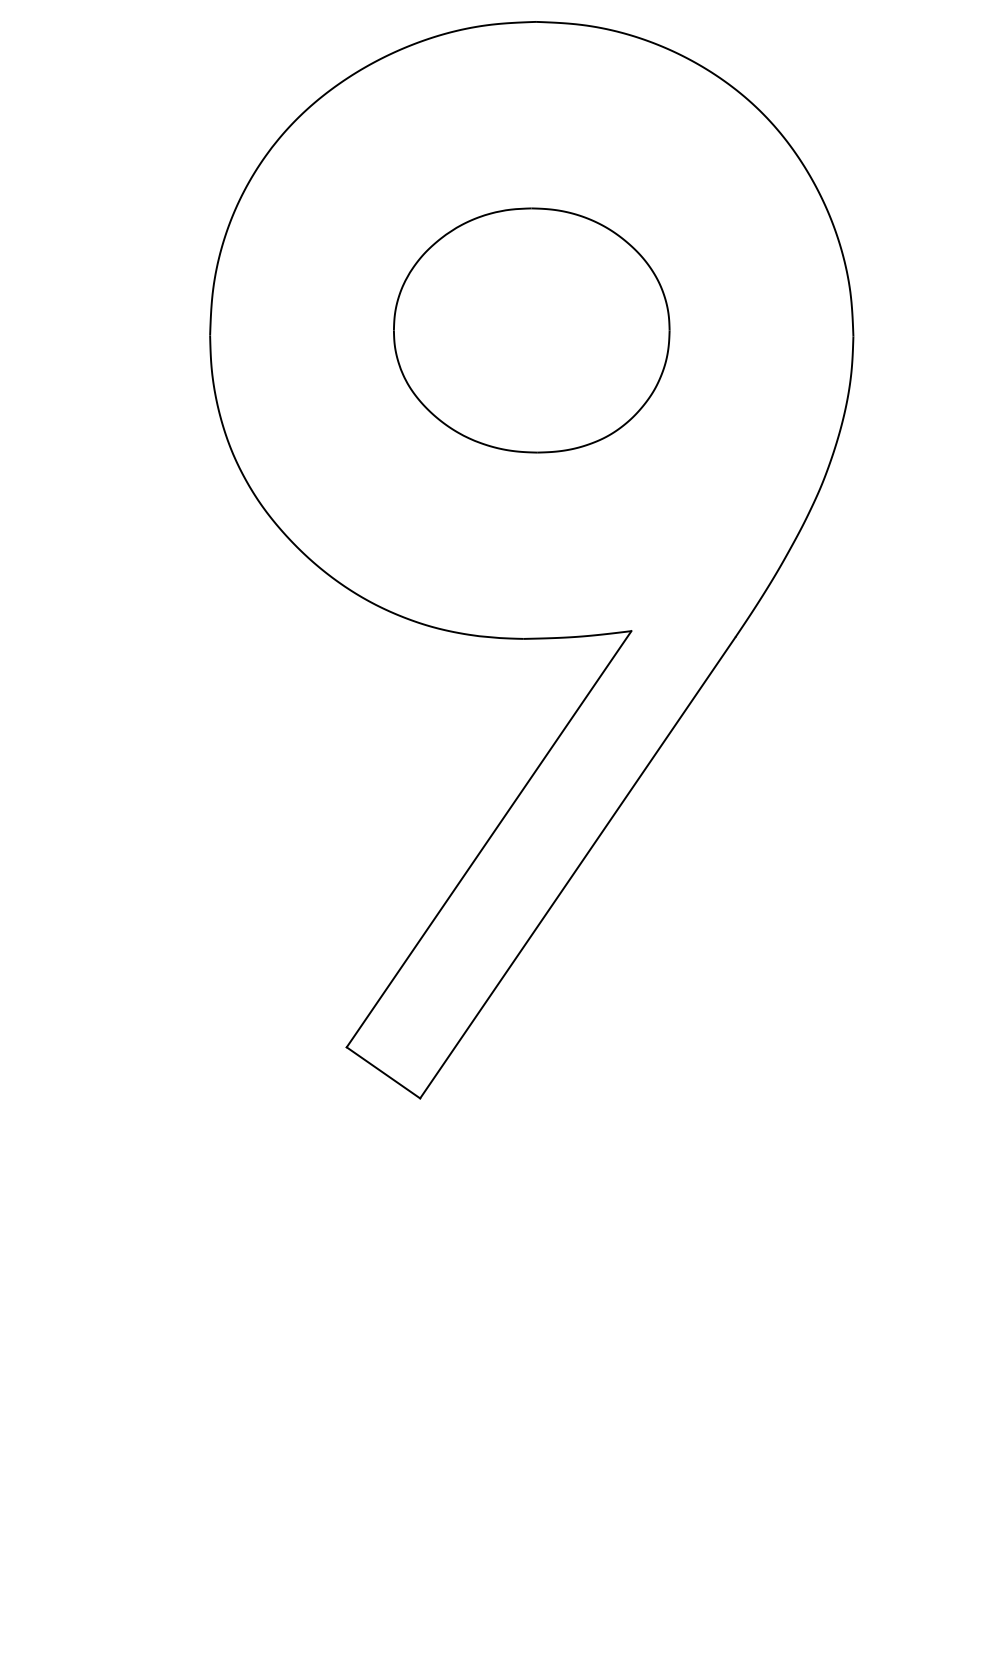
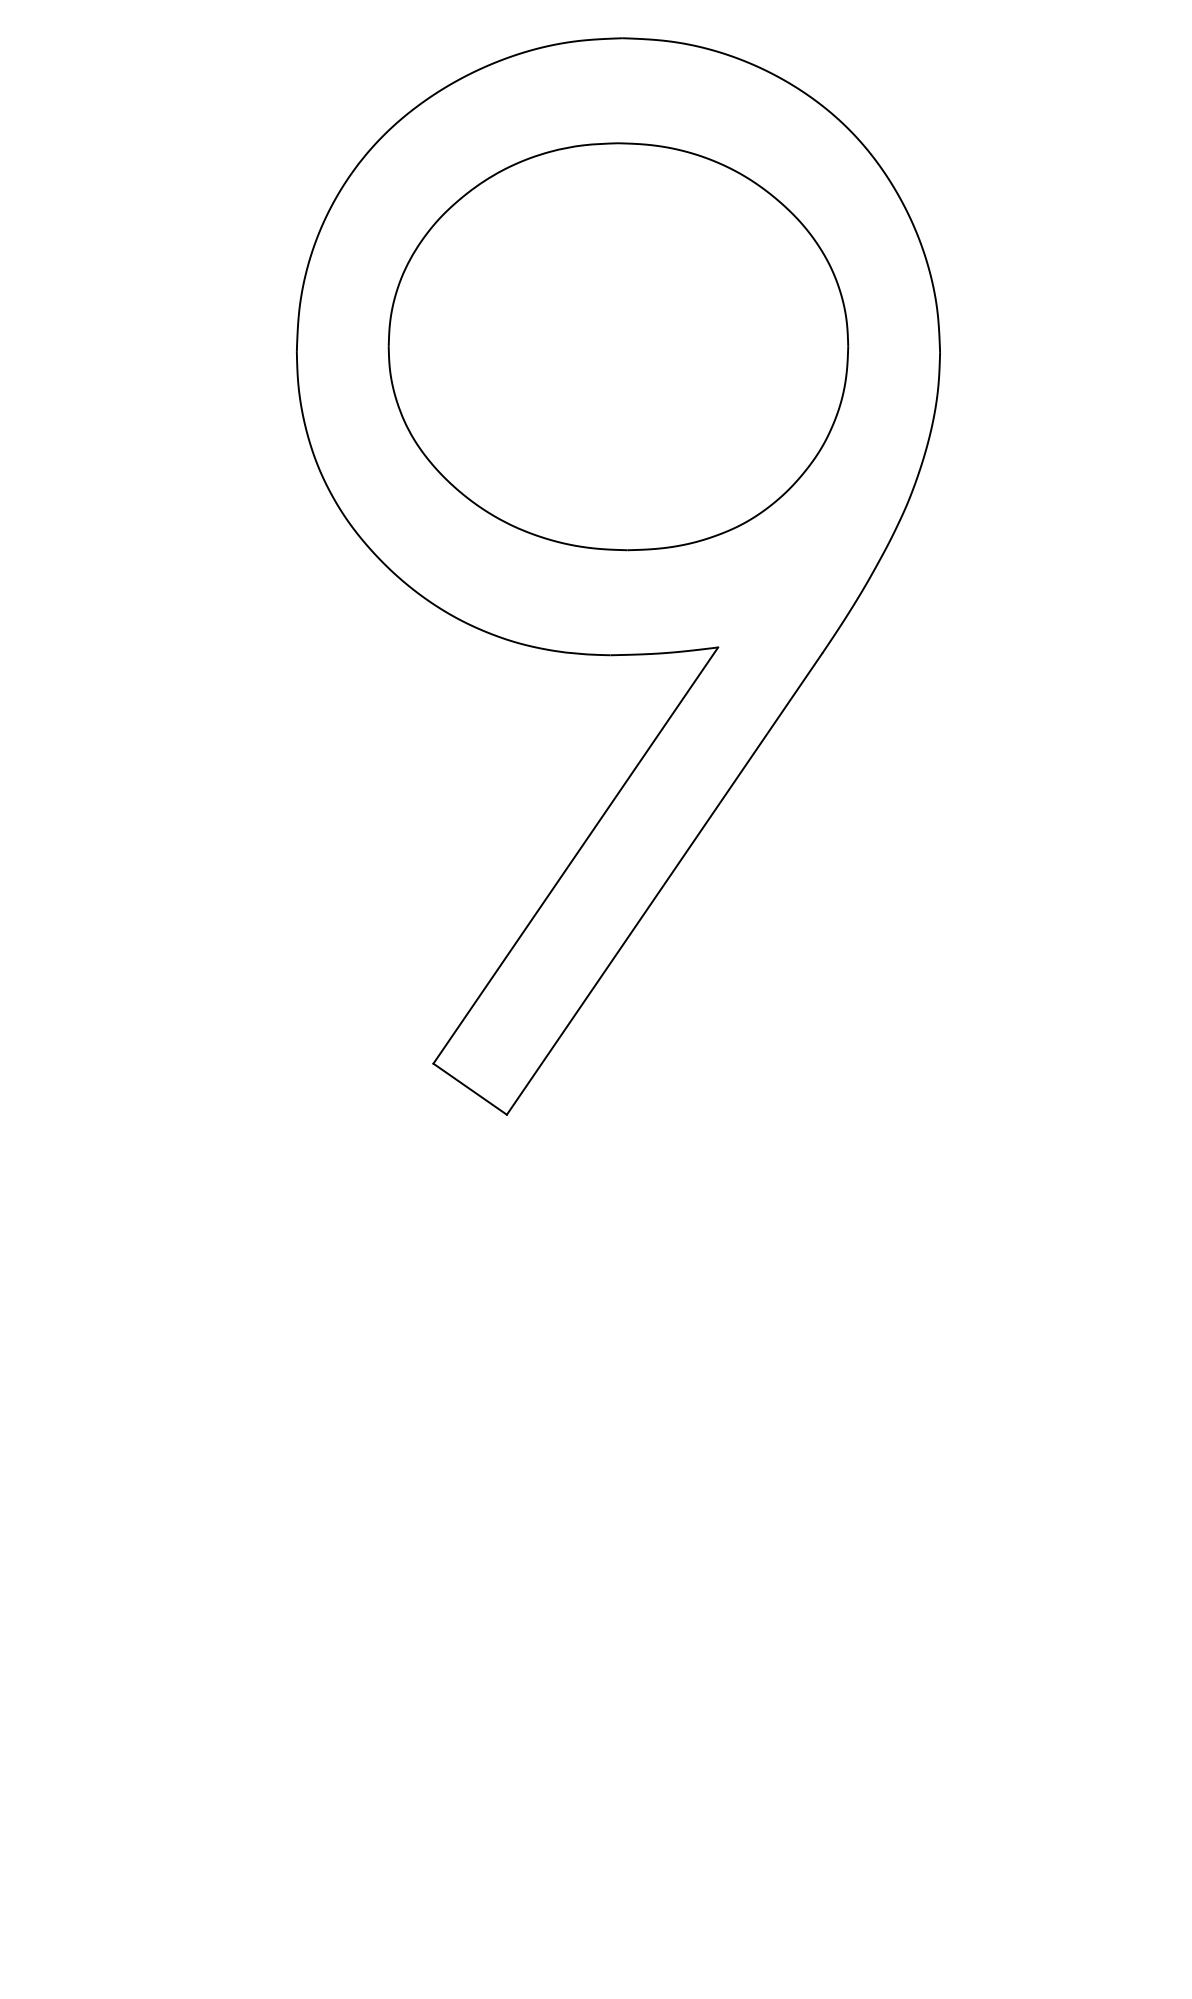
part: (531, 330) -> (618, 346), size x1.67

